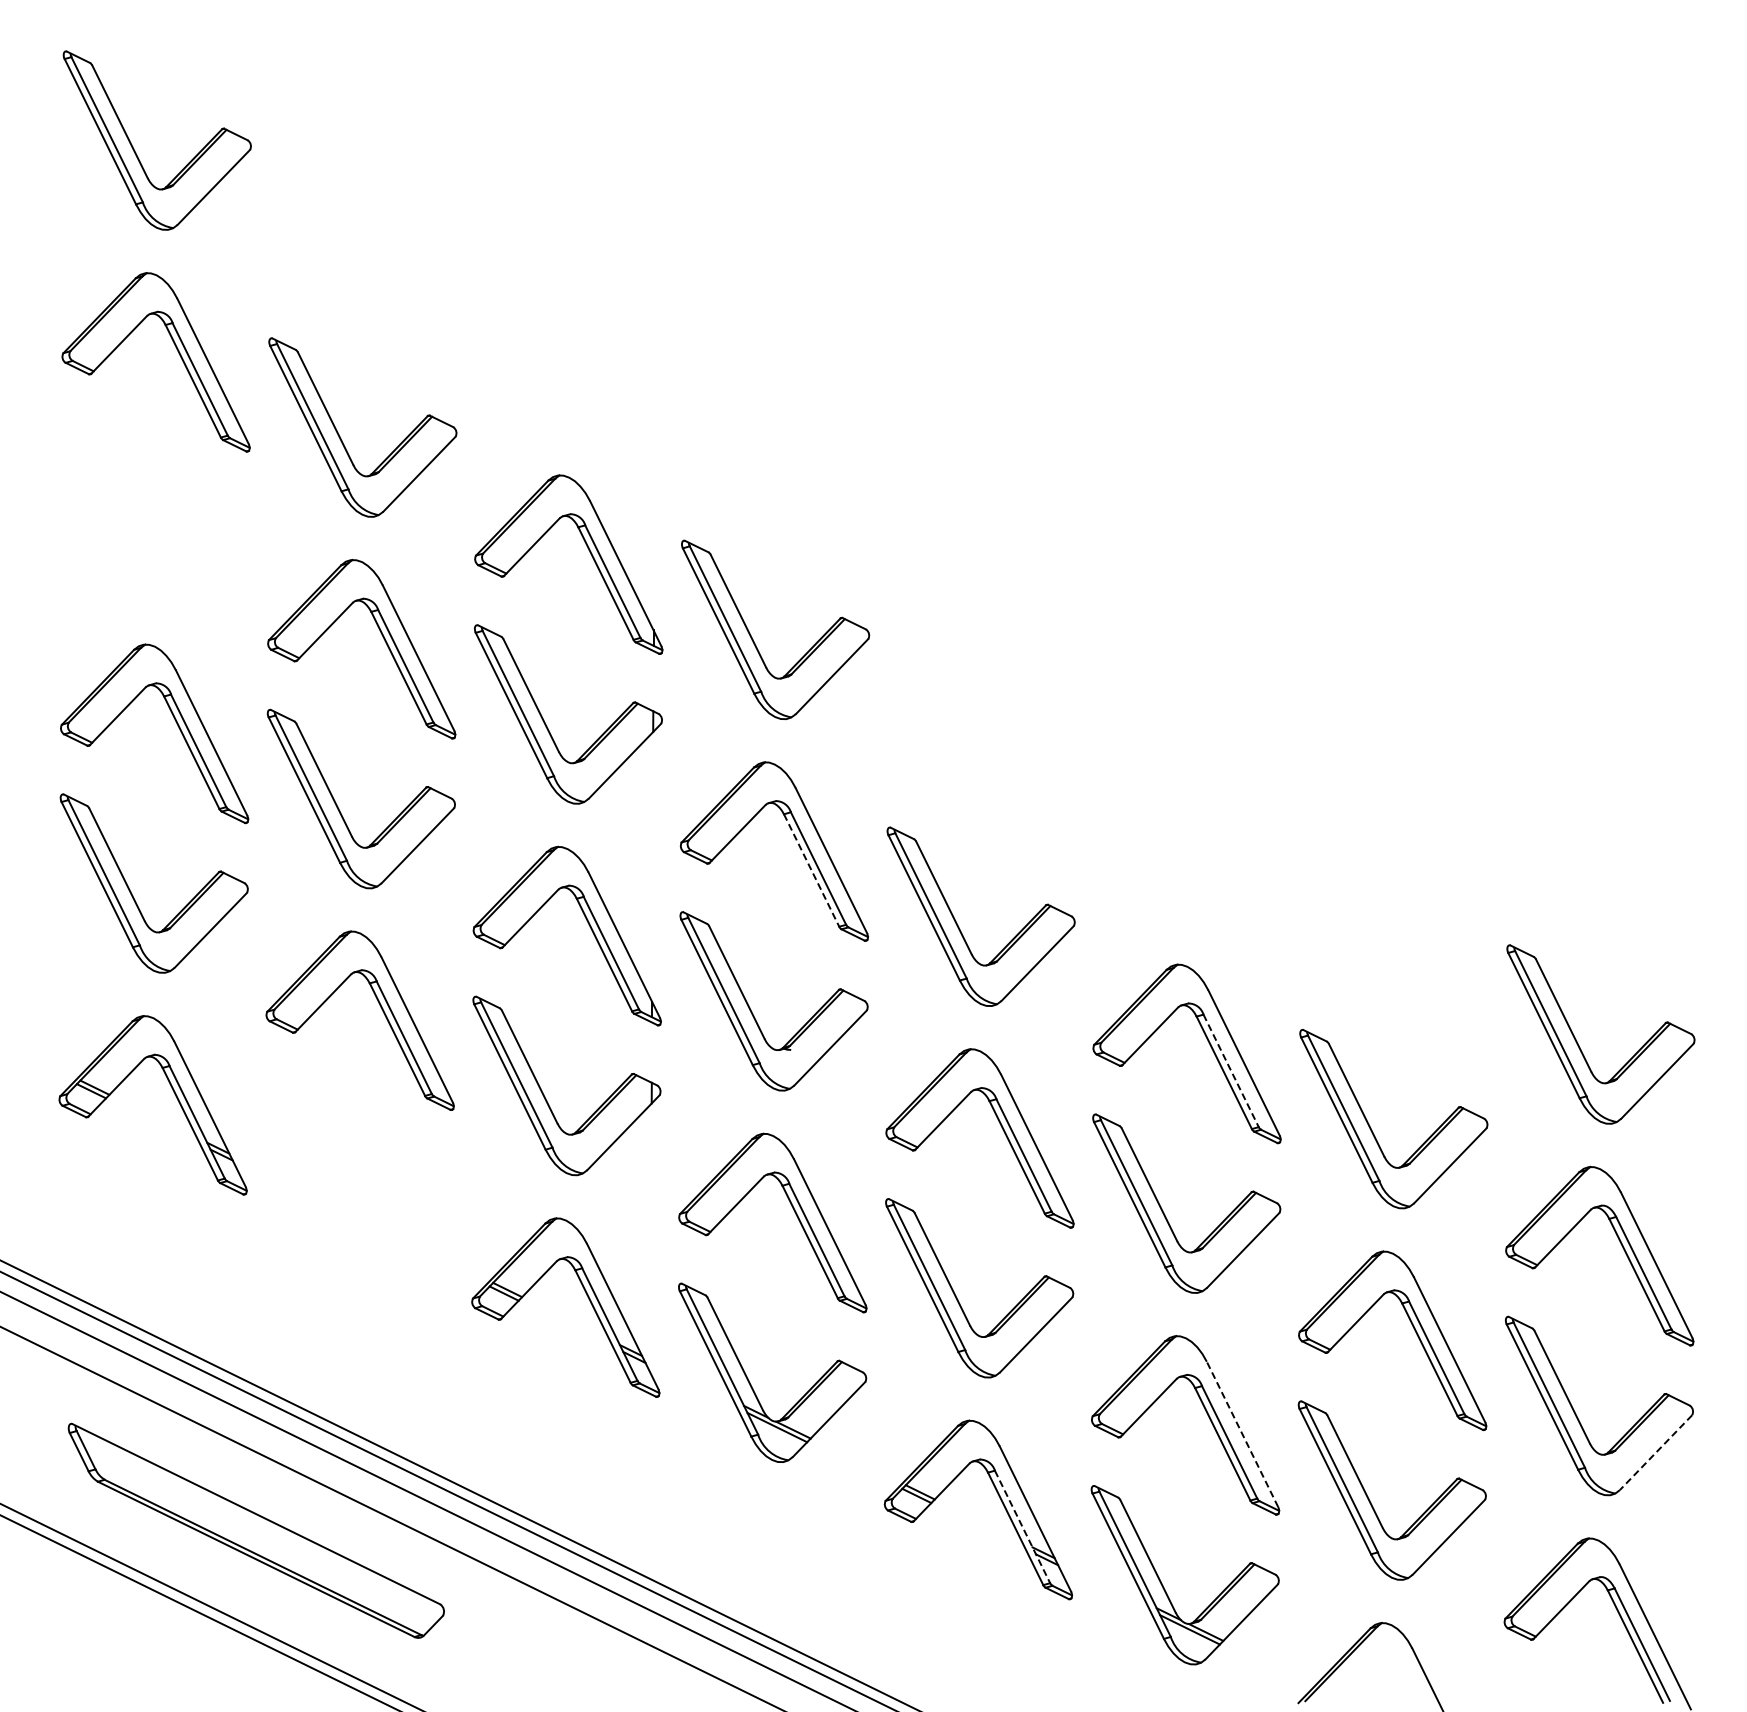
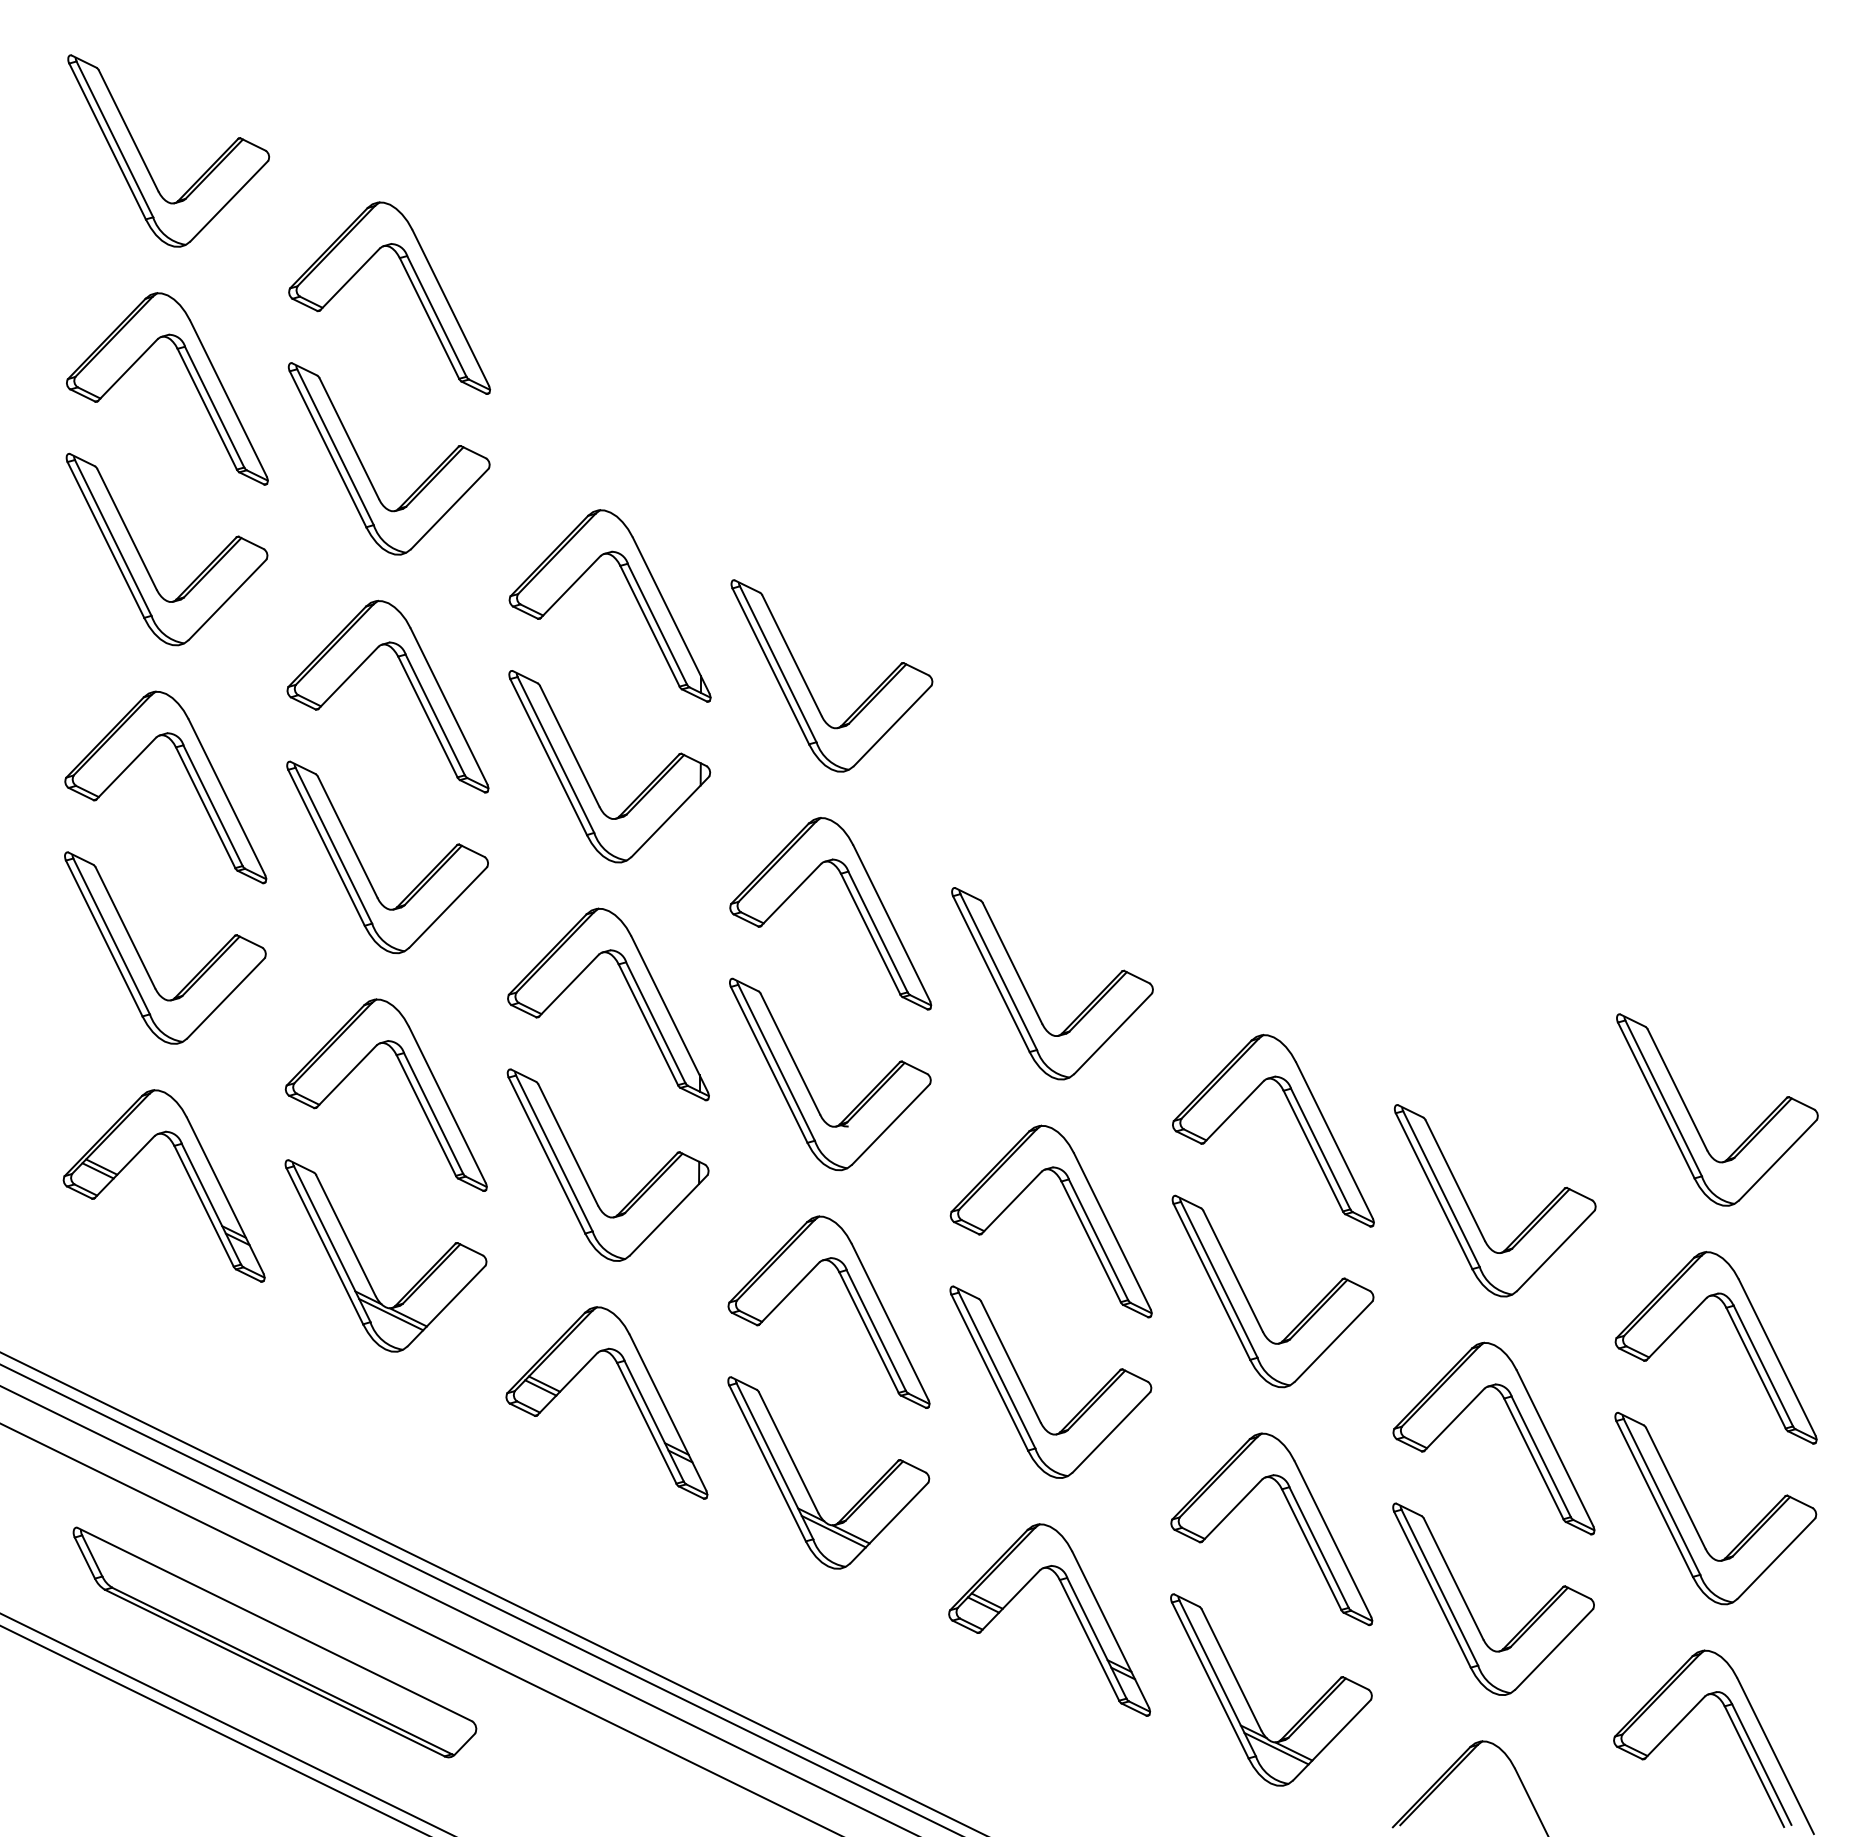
part: (384, 266) -> (412, 286), added
part: (134, 523) -> (144, 561), added
line: (811, 870) -> (870, 934), dashed -> solid
line: (1231, 1070) -> (1321, 1148), dashed -> solid
part: (338, 1181) -> (363, 1267), added
line: (1242, 1434) -> (1332, 1539), dashed -> solid
line: (1655, 1453) -> (1775, 1559), dashed -> solid
line: (1022, 1526) -> (1096, 1637), dashed -> solid

